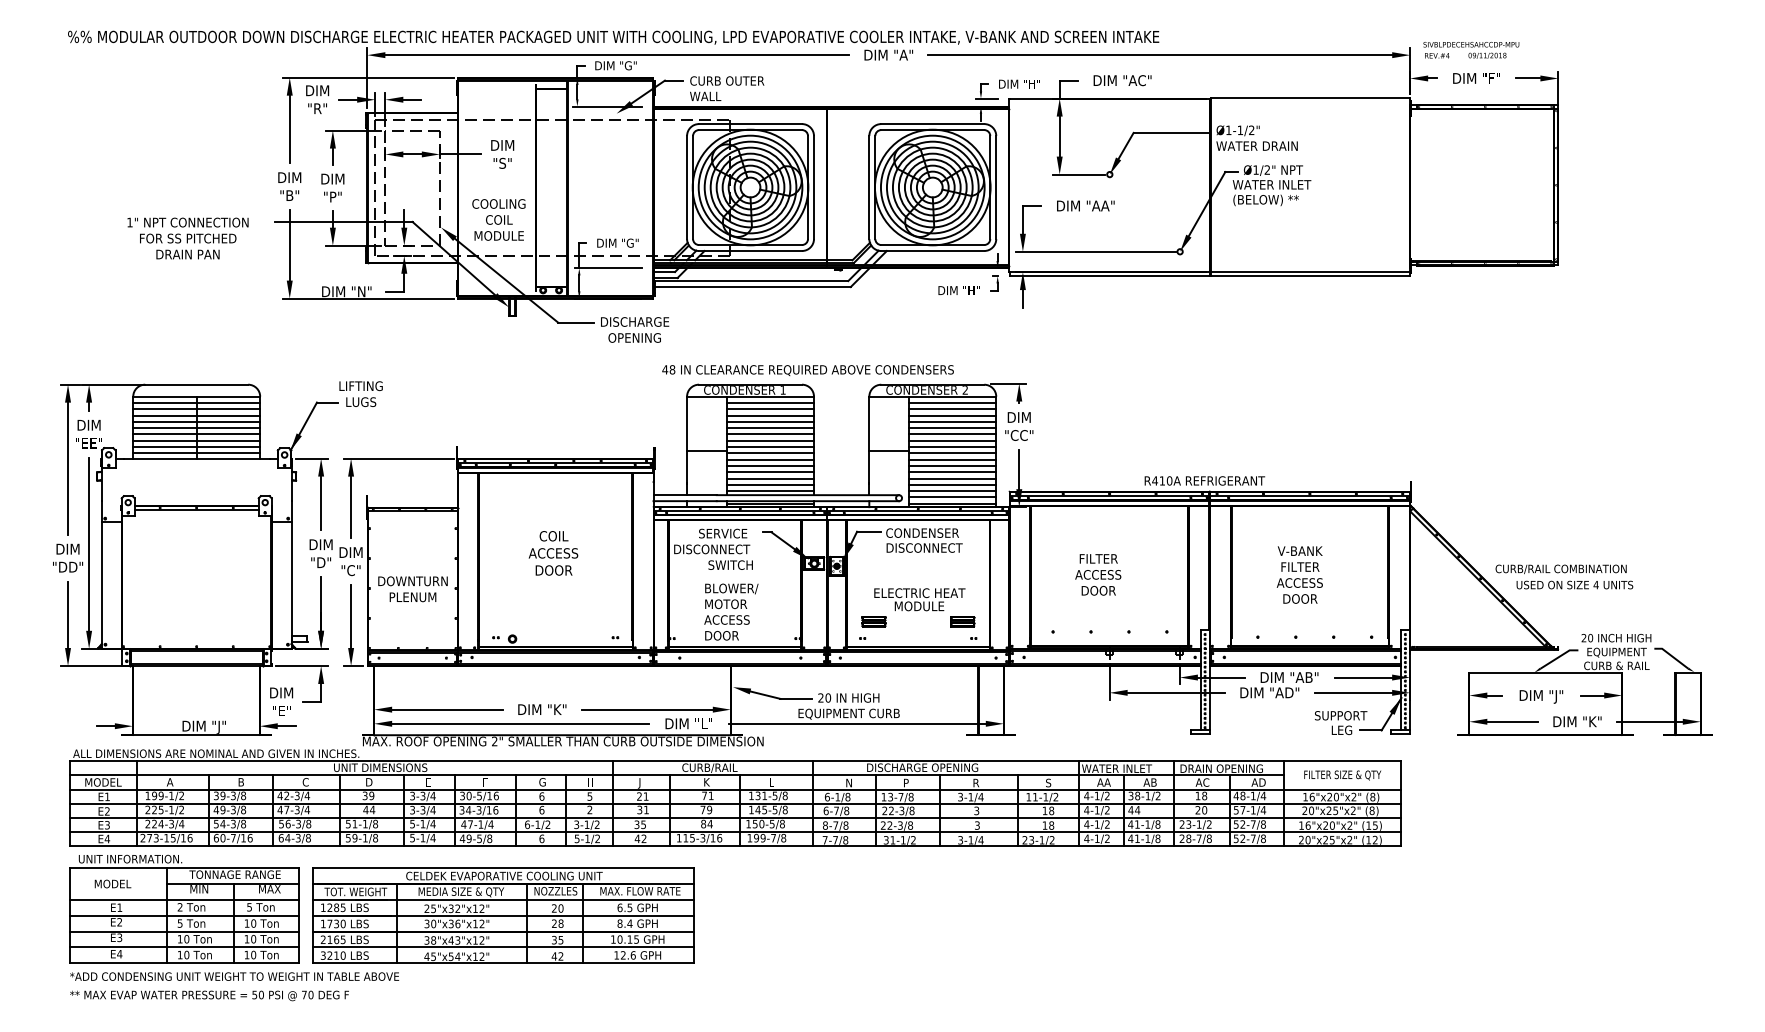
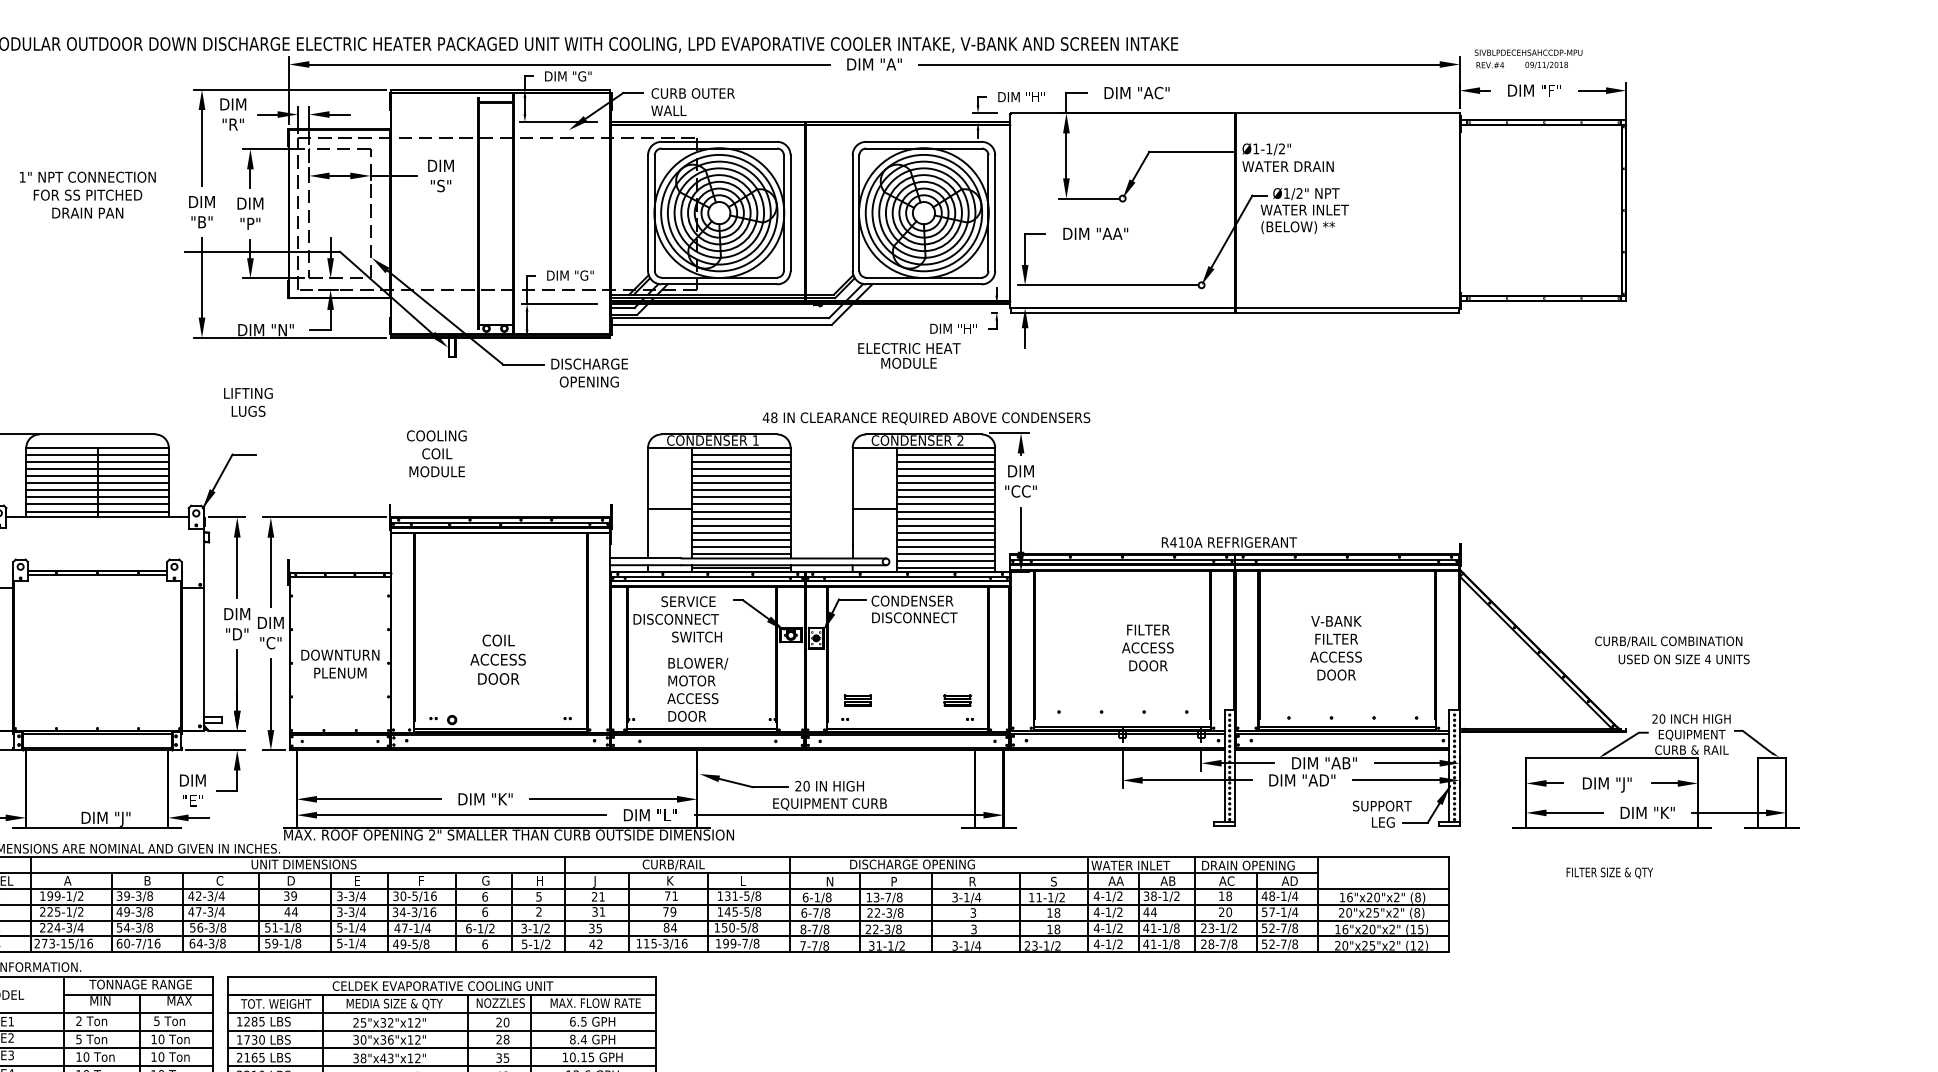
text: (498, 219) -> (436, 453), moved
text: (187, 238) -> (87, 195), moved
text: (807, 370) -> (925, 418), moved
text: (360, 393) -> (247, 401), moved
text: (553, 553) -> (498, 659), moved
text: (1098, 574) -> (1148, 647), moved
text: (1564, 576) -> (1672, 649), moved
text: (919, 599) -> (909, 355), moved
text: (1342, 775) -> (1609, 873), moved

